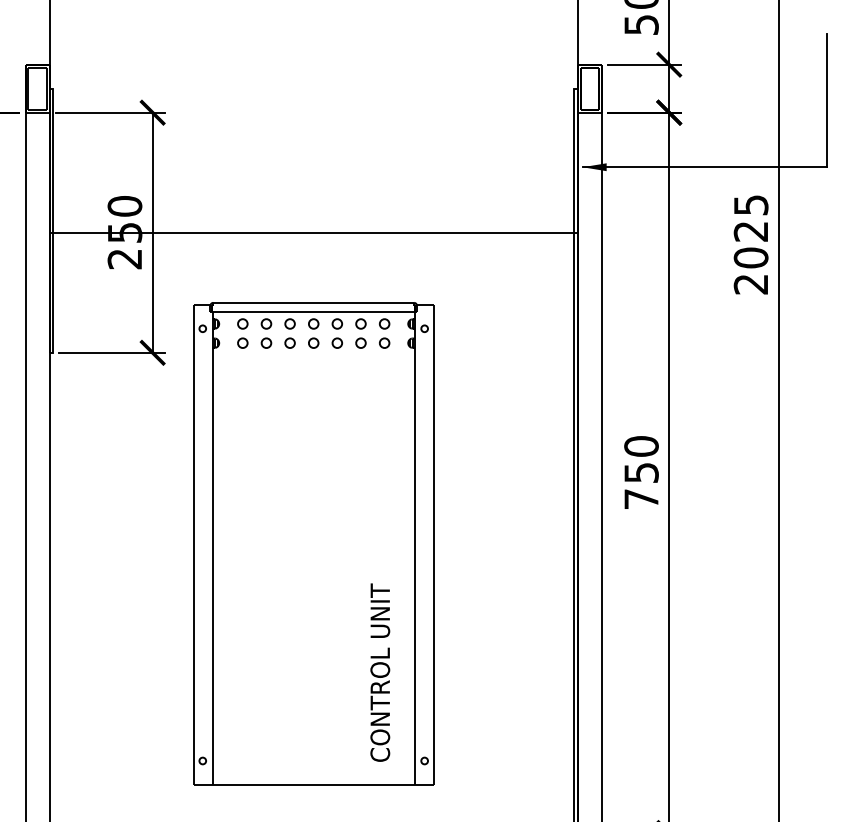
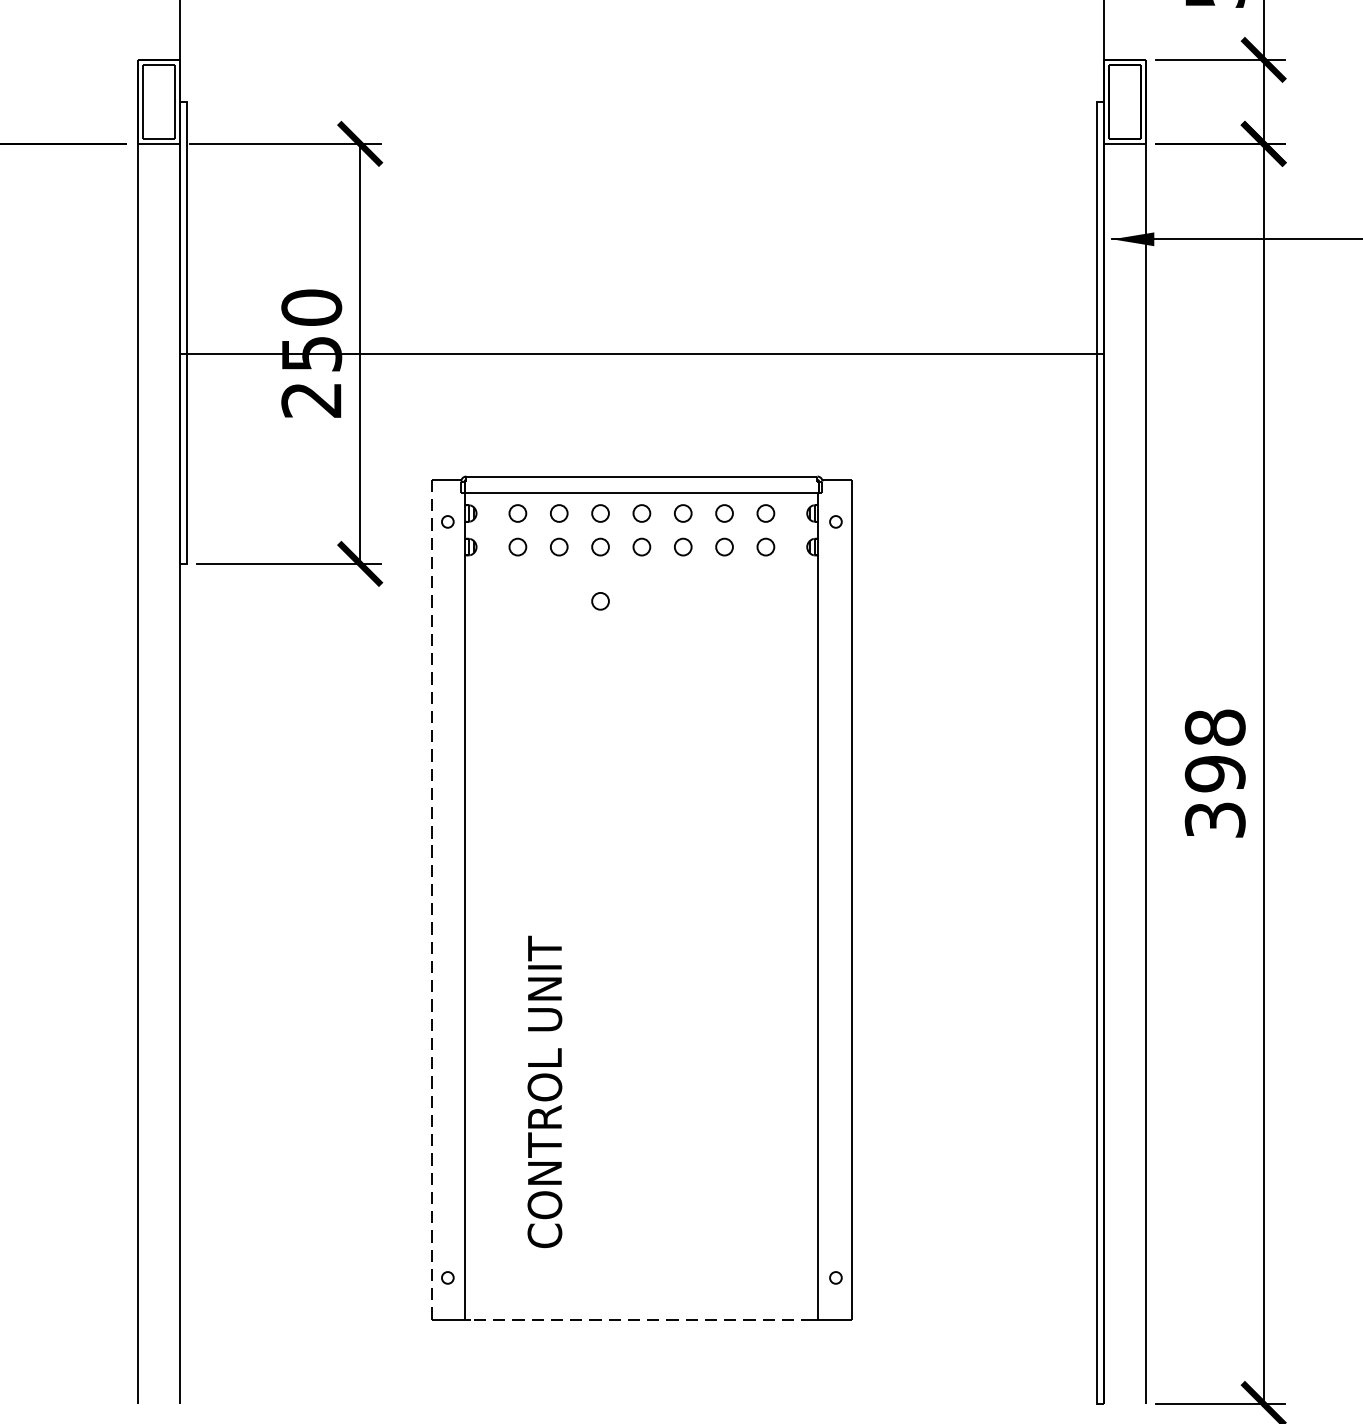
part: (289, 373) -> (599, 600), added
text: (641, 472) -> (1215, 773), 750 -> 398
line: (193, 545) -> (431, 900), solid -> dashed
text: (380, 672) -> (545, 1091), moved
line: (313, 785) -> (641, 1320), solid -> dashed

